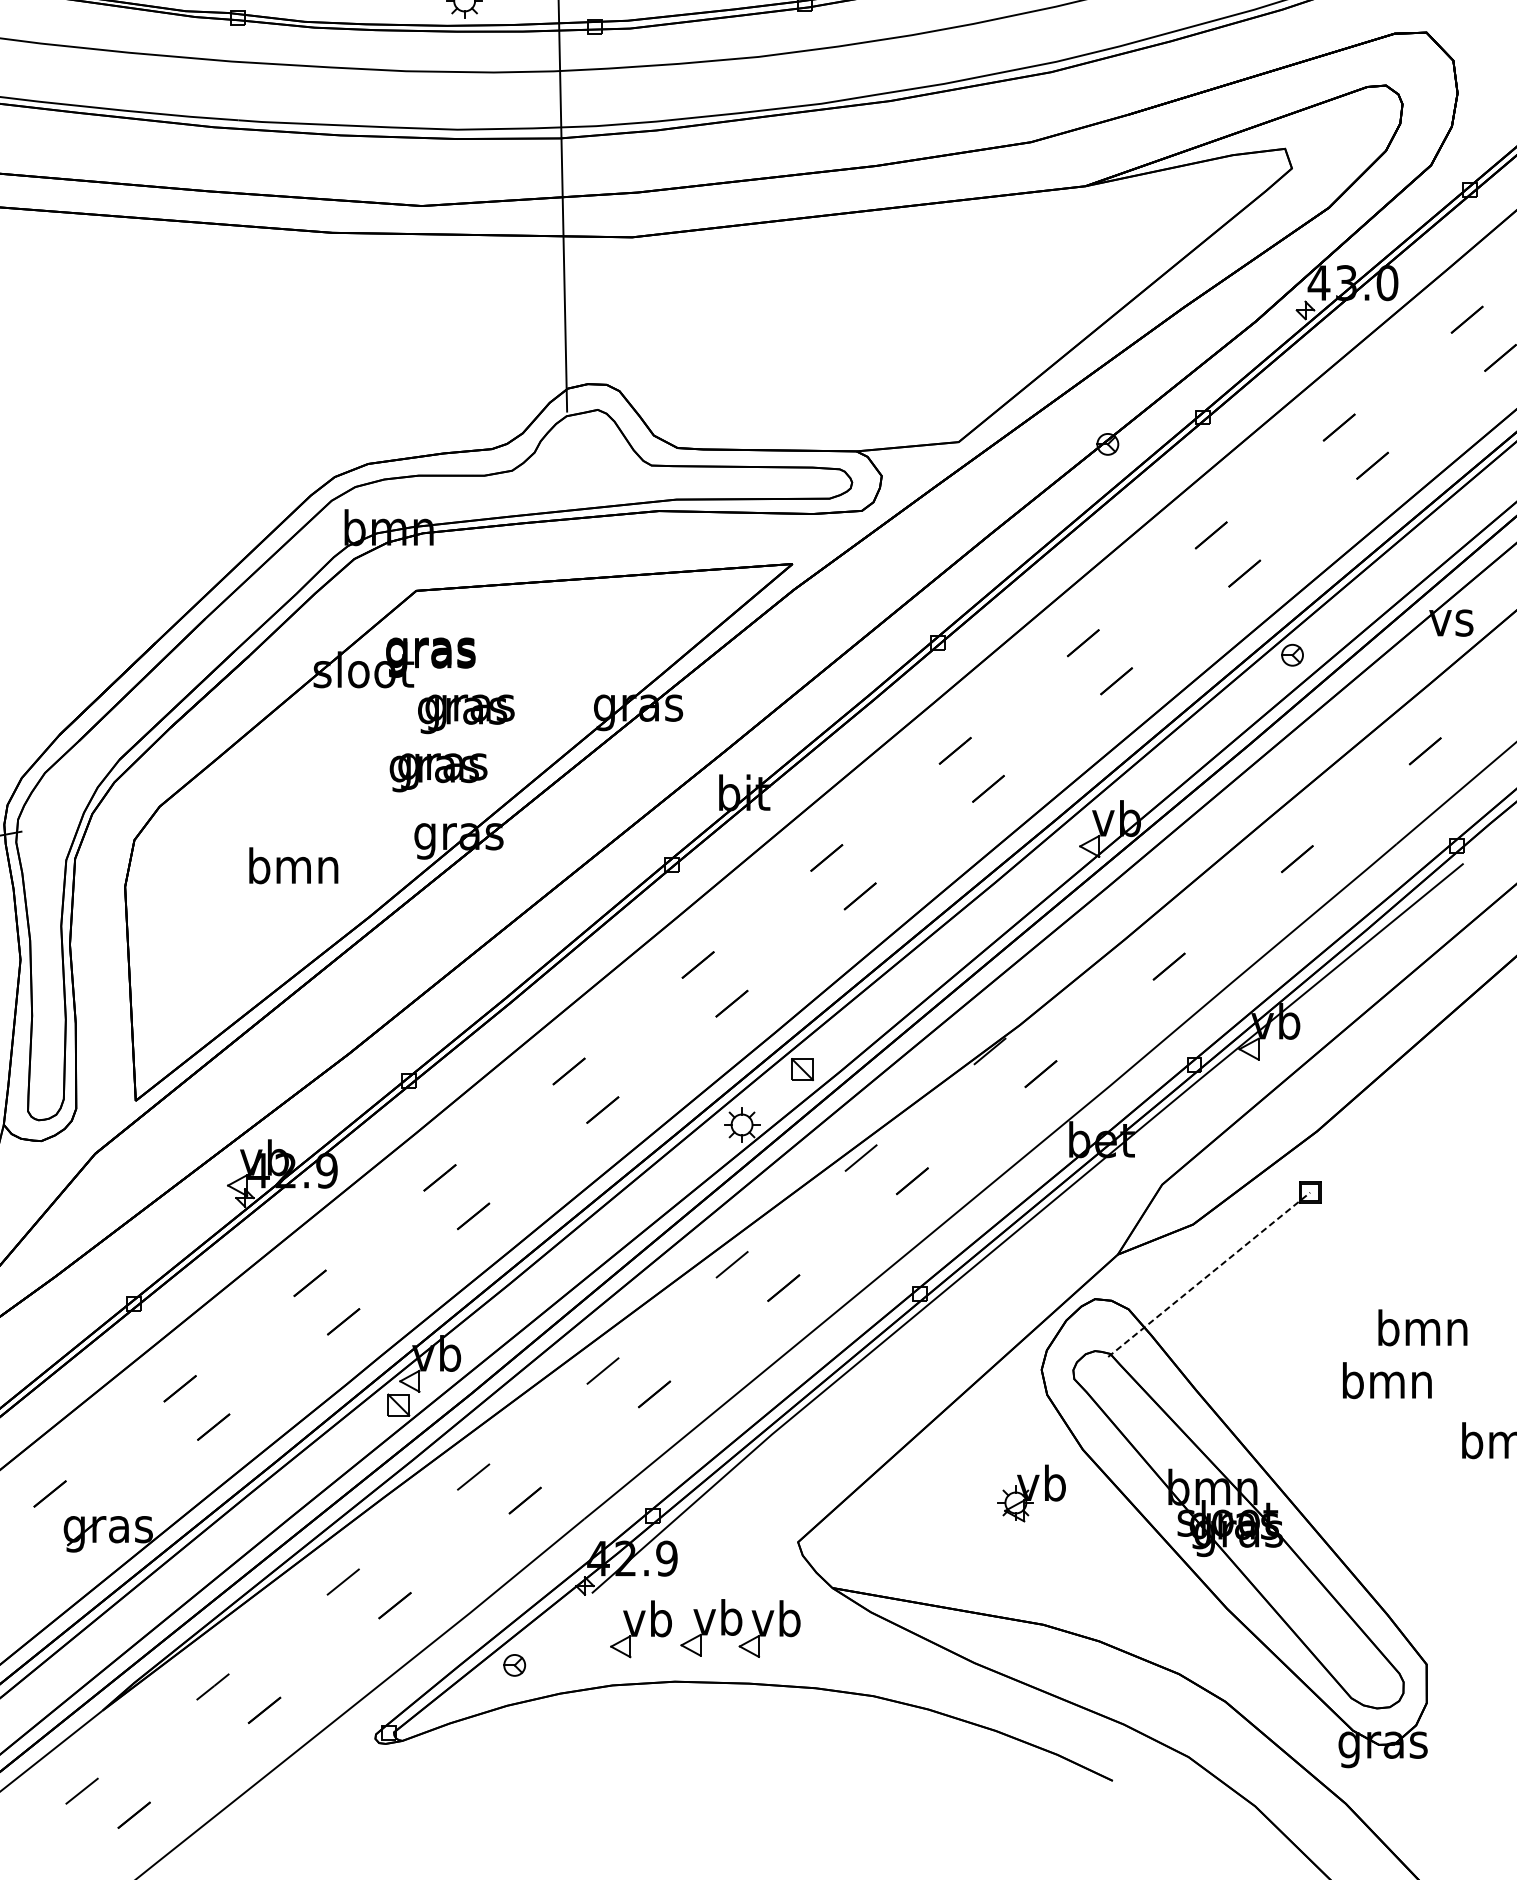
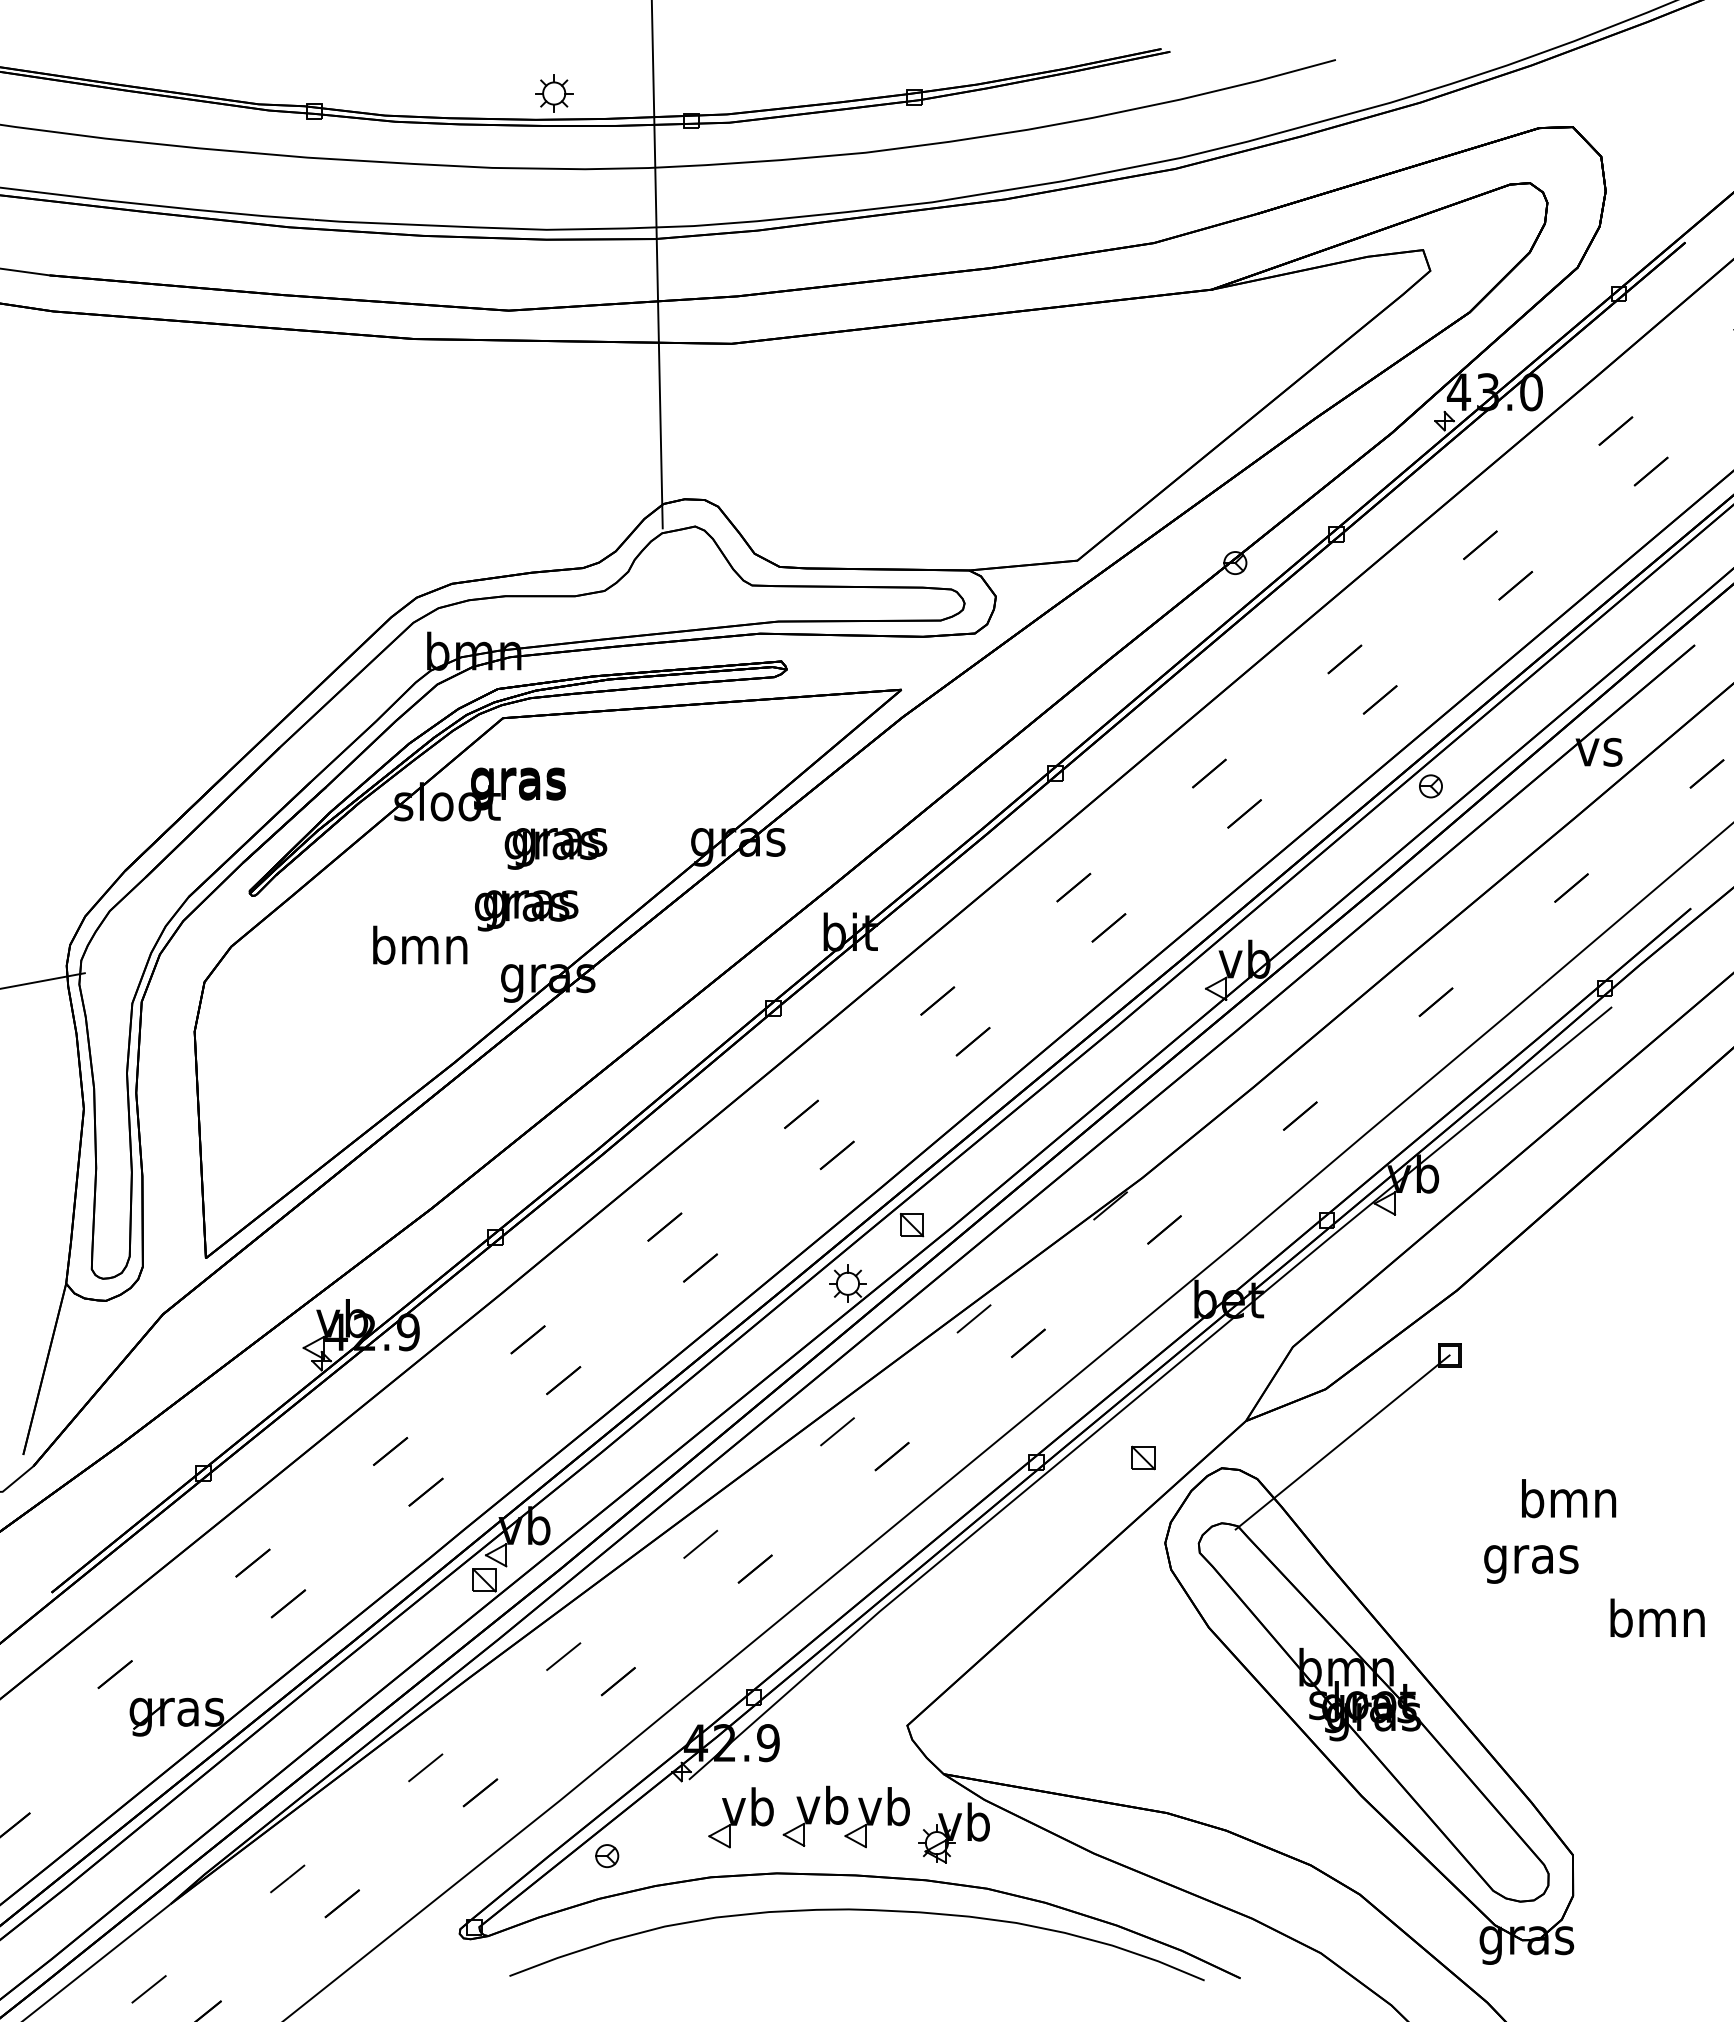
part: (406, 583) -> (492, 710), added
text: (294, 865) -> (420, 944), moved
line: (1209, 1274) -> (1342, 1442), dashed -> solid
part: (1021, 1289) -> (1143, 1457), added
text: (1387, 1385) -> (1531, 1559), bmn -> gras
part: (1031, 1492) -> (953, 1832), moved
part: (750, 1716) -> (856, 1910), added

